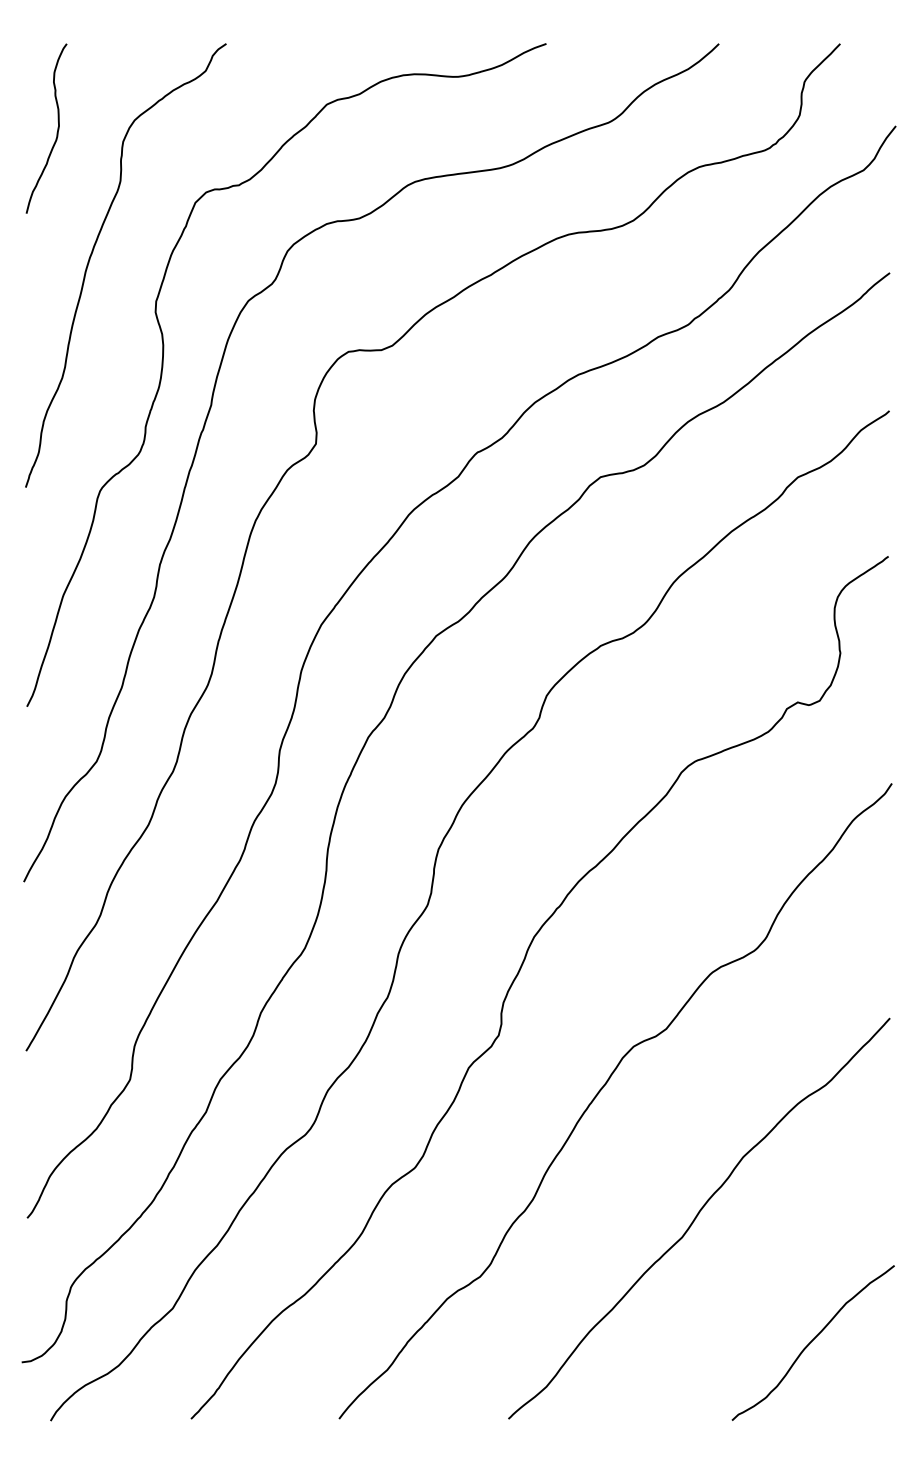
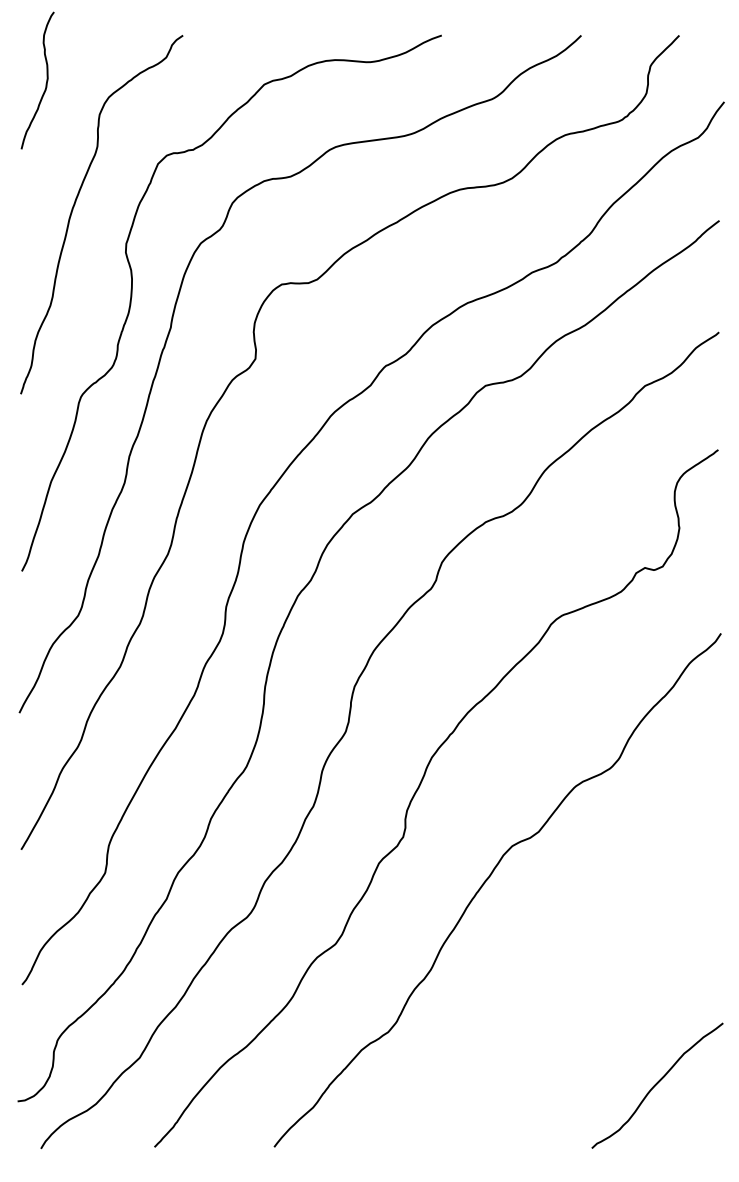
curve: (56, 132) -> (45, 83), moved
curve: (697, 1216) -> (563, 983), removed

